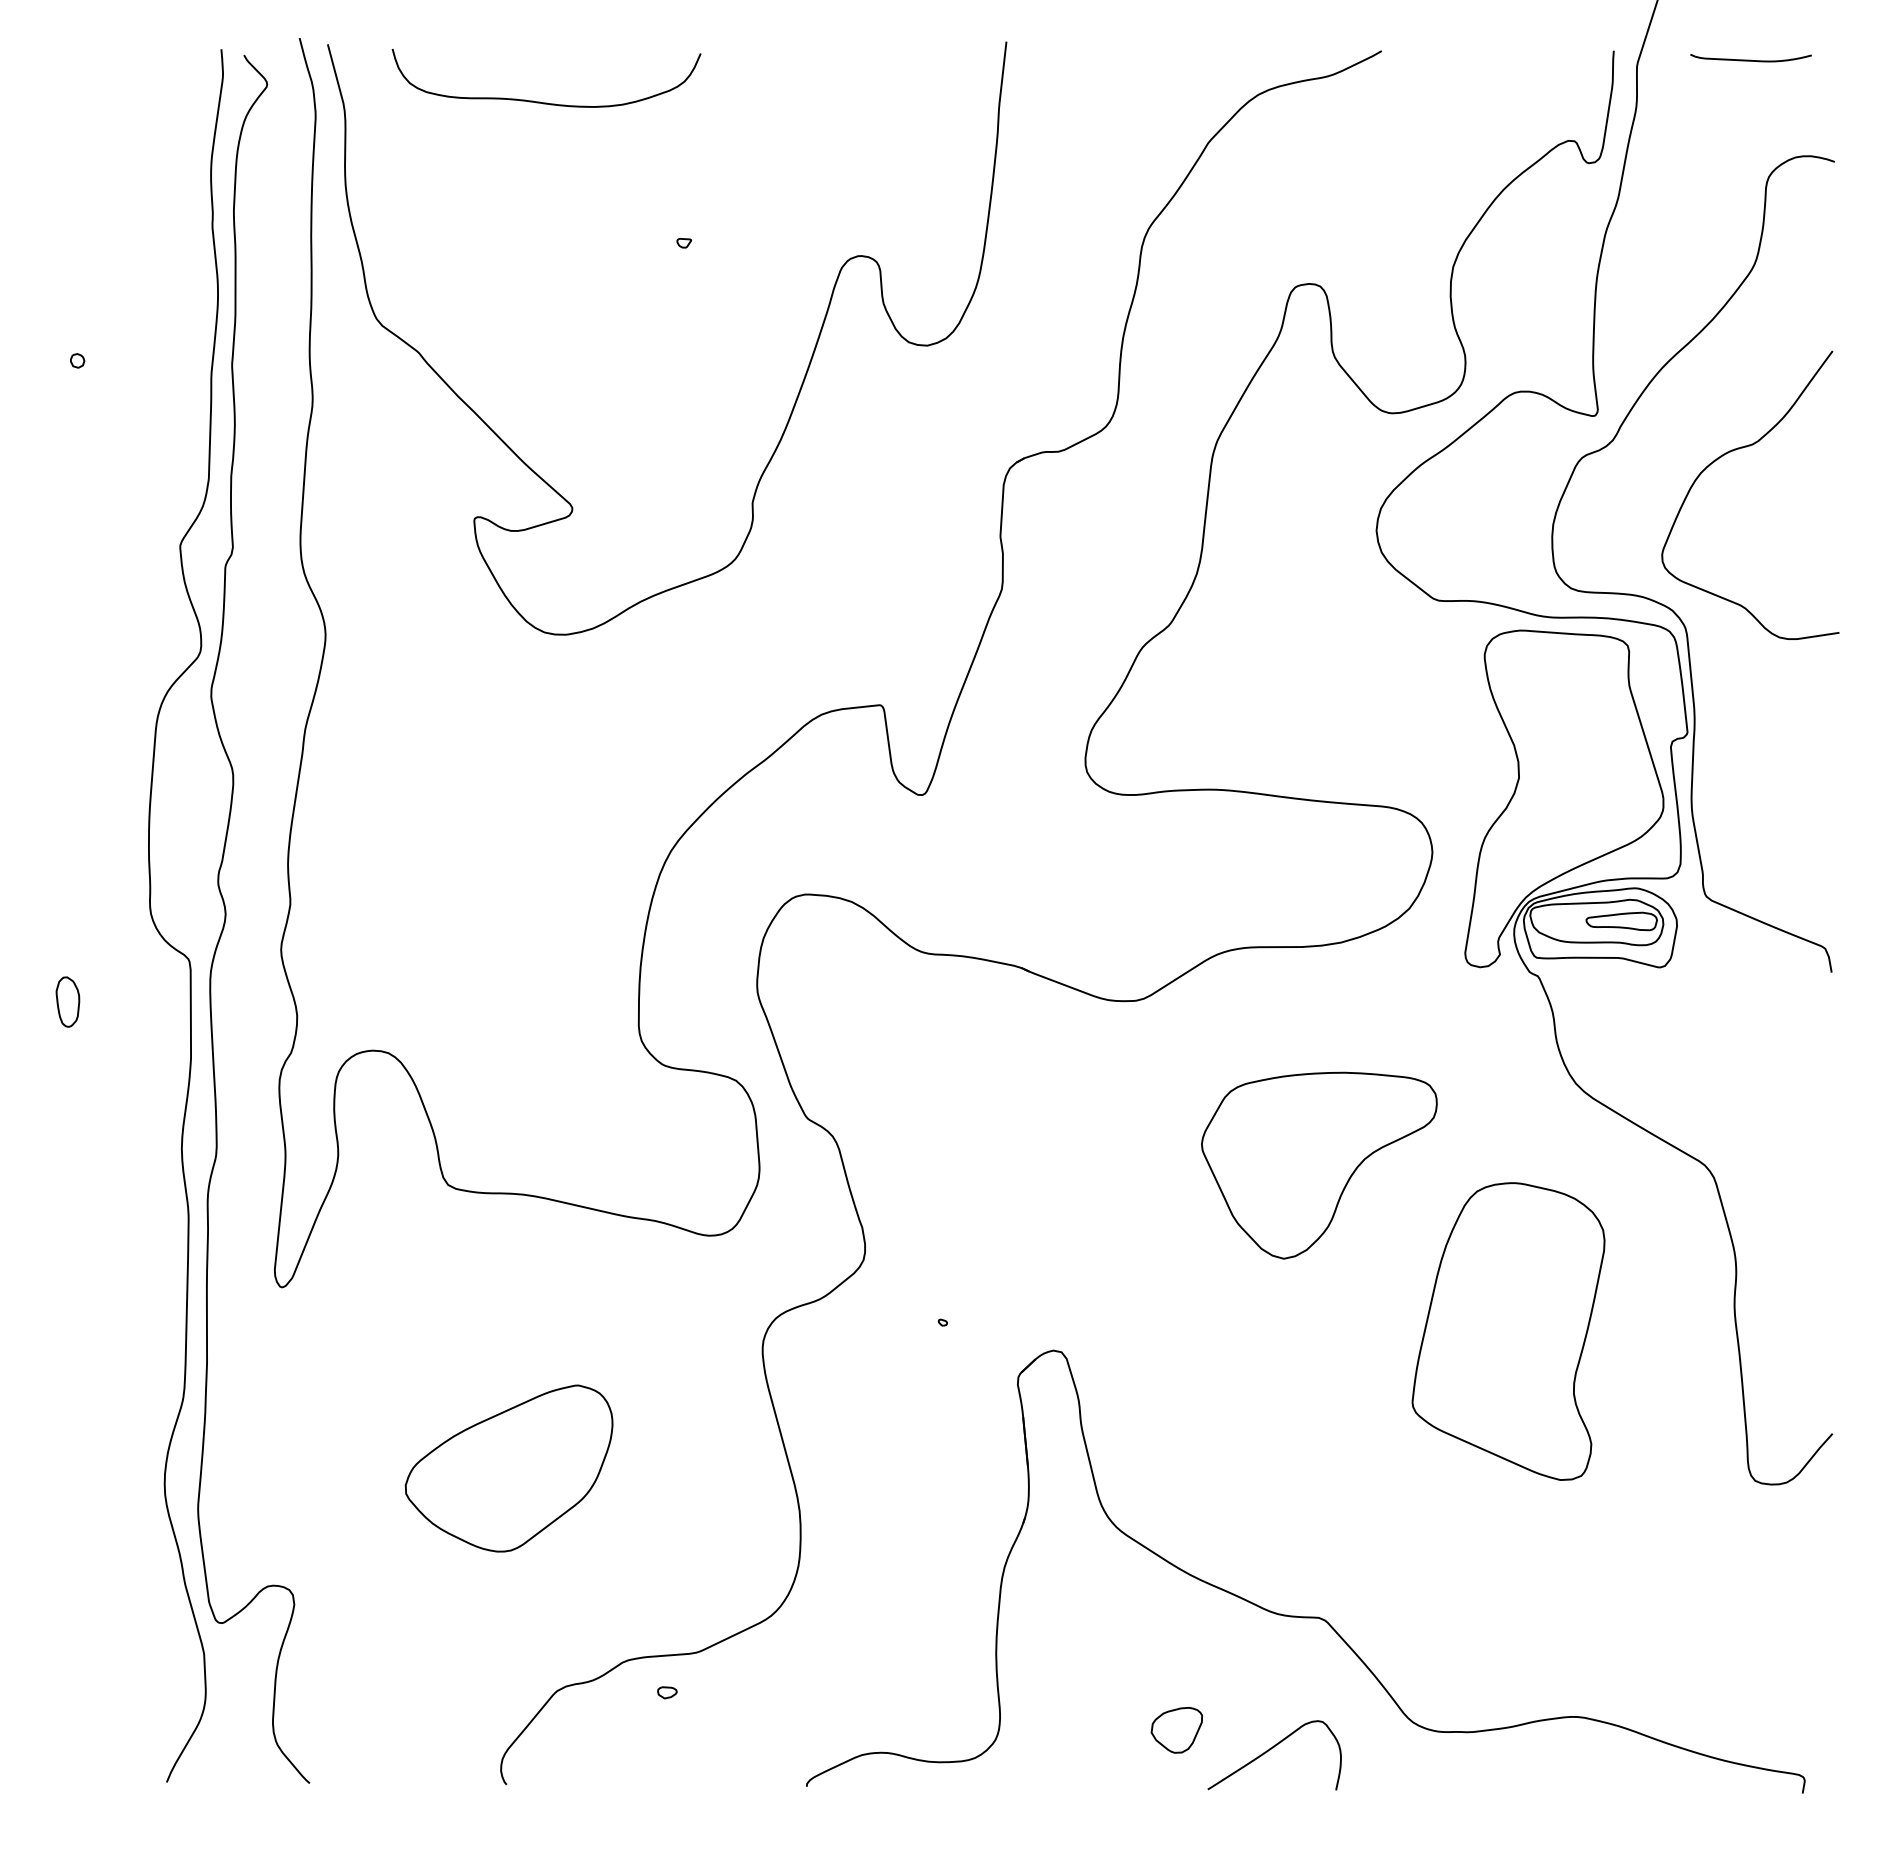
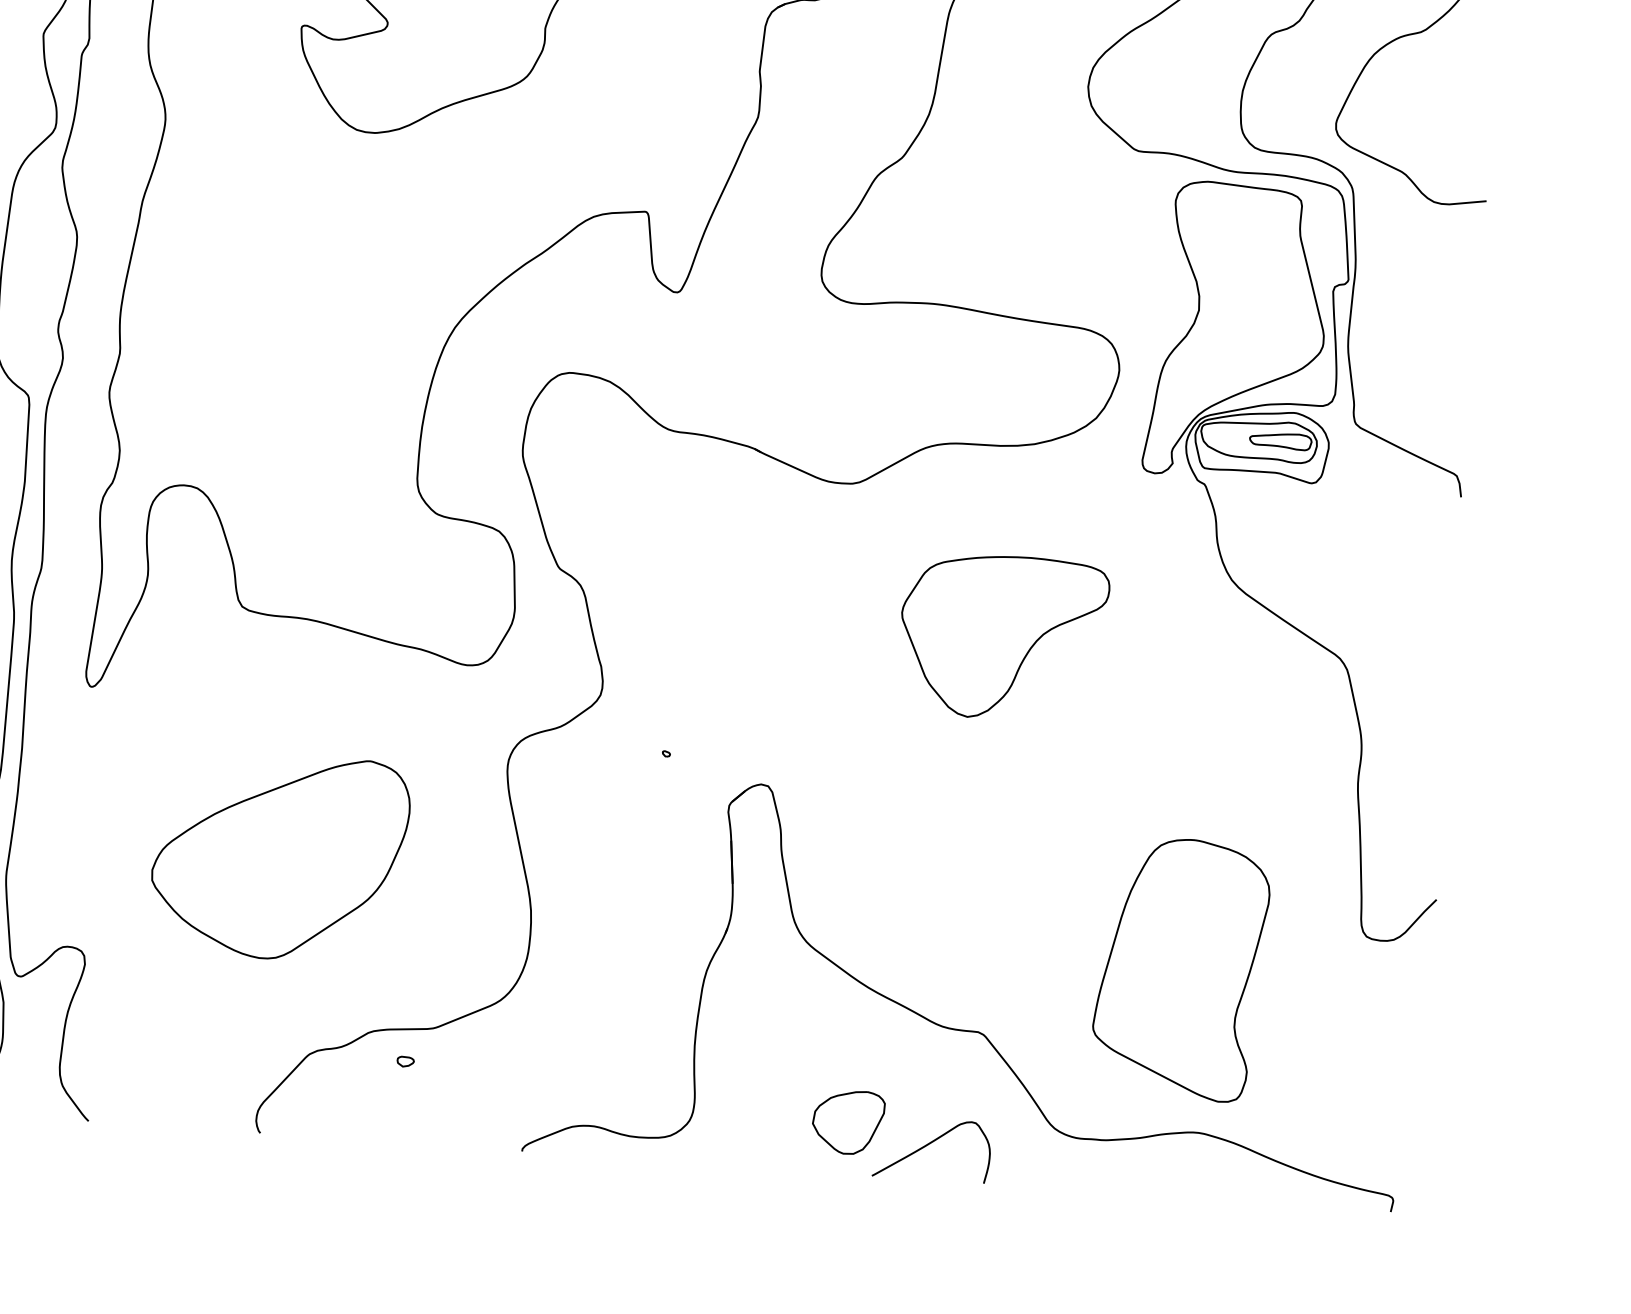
part: (1508, 1331) -> (1180, 969), moved
part: (508, 1468) -> (279, 857), size x1.4
part: (1176, 1730) -> (847, 1122), size x1.6

